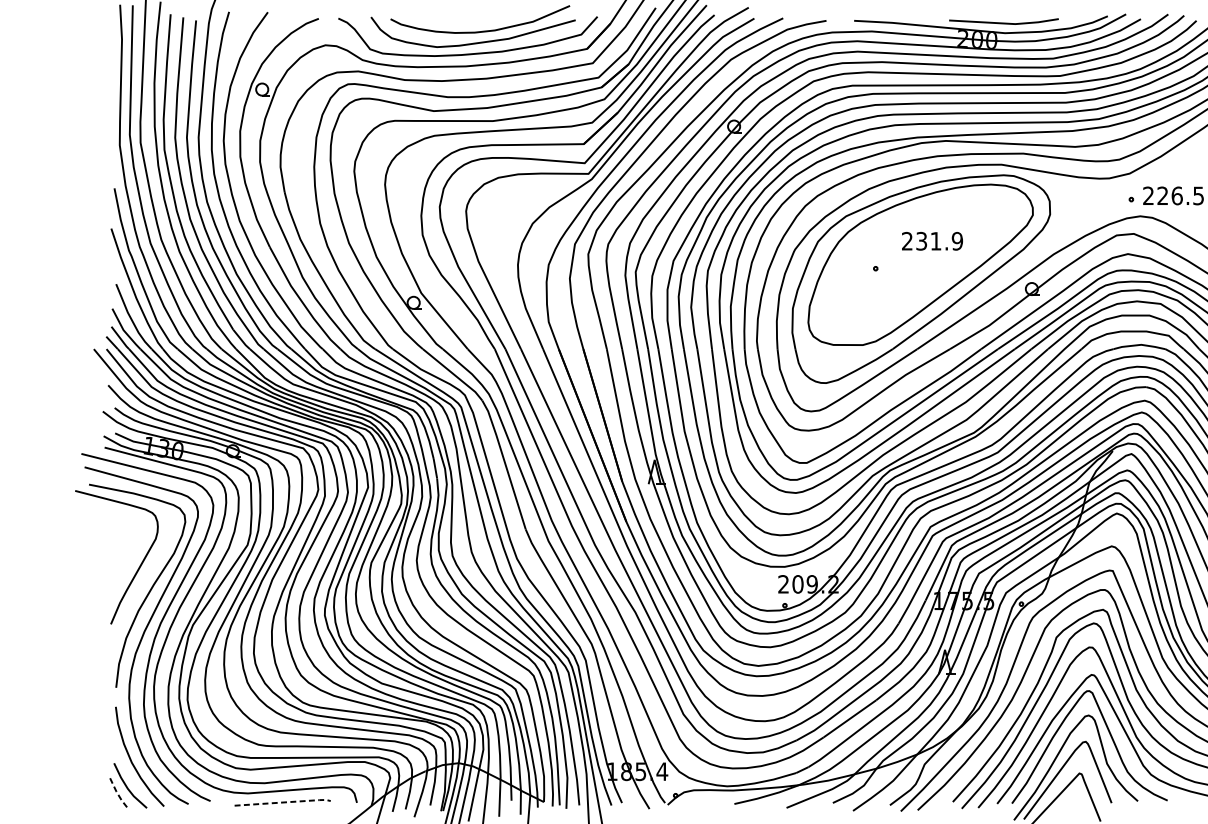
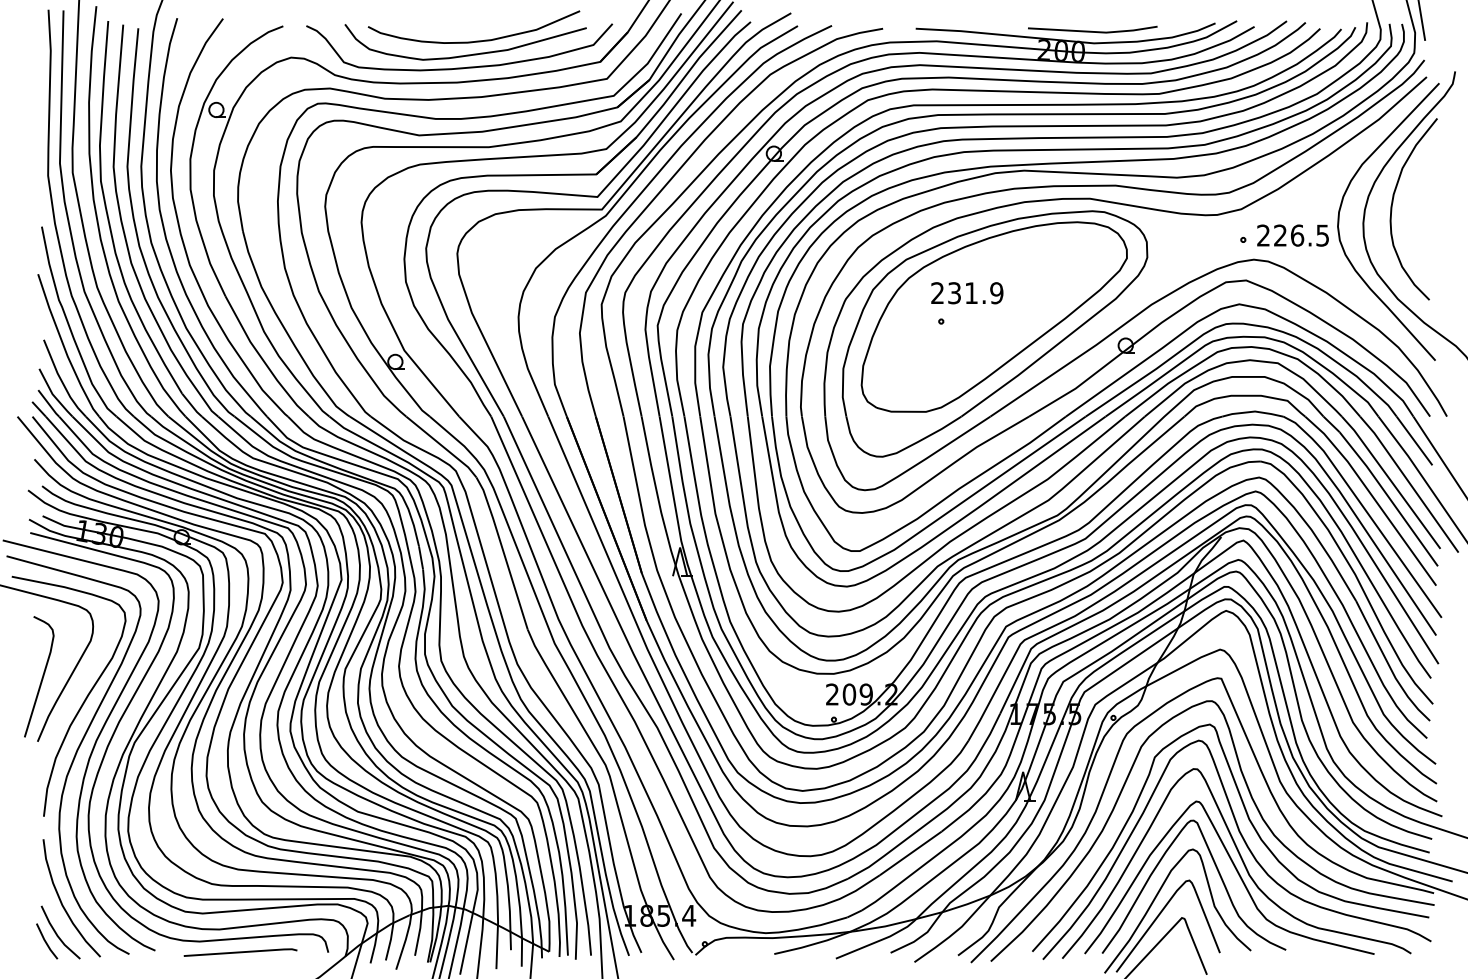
text: (932, 241) -> (967, 293), moved
curve: (114, 570) -> (41, 678), added
line: (117, 794) -> (45, 942), dashed -> solid
line: (284, 802) -> (242, 952), dashed -> solid

